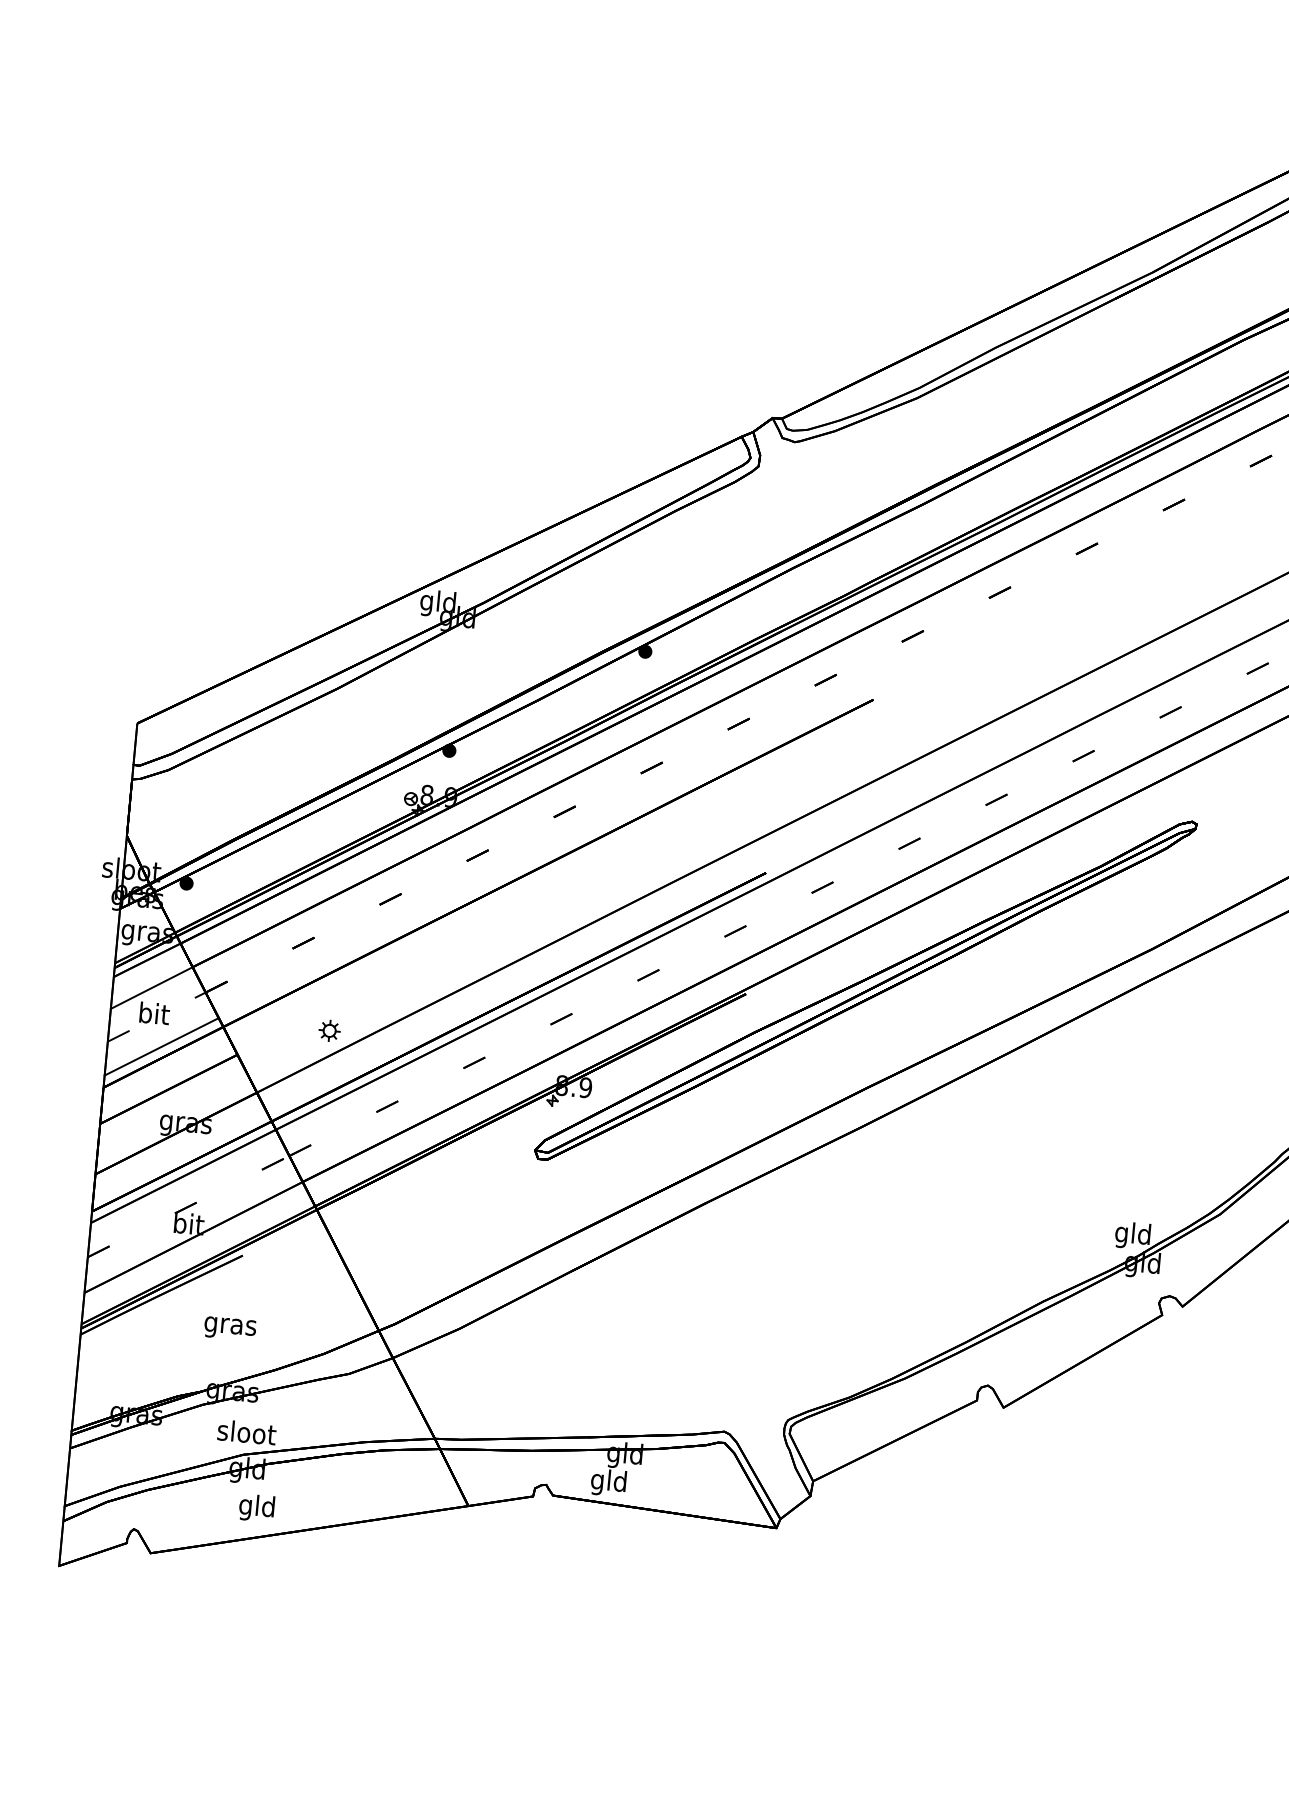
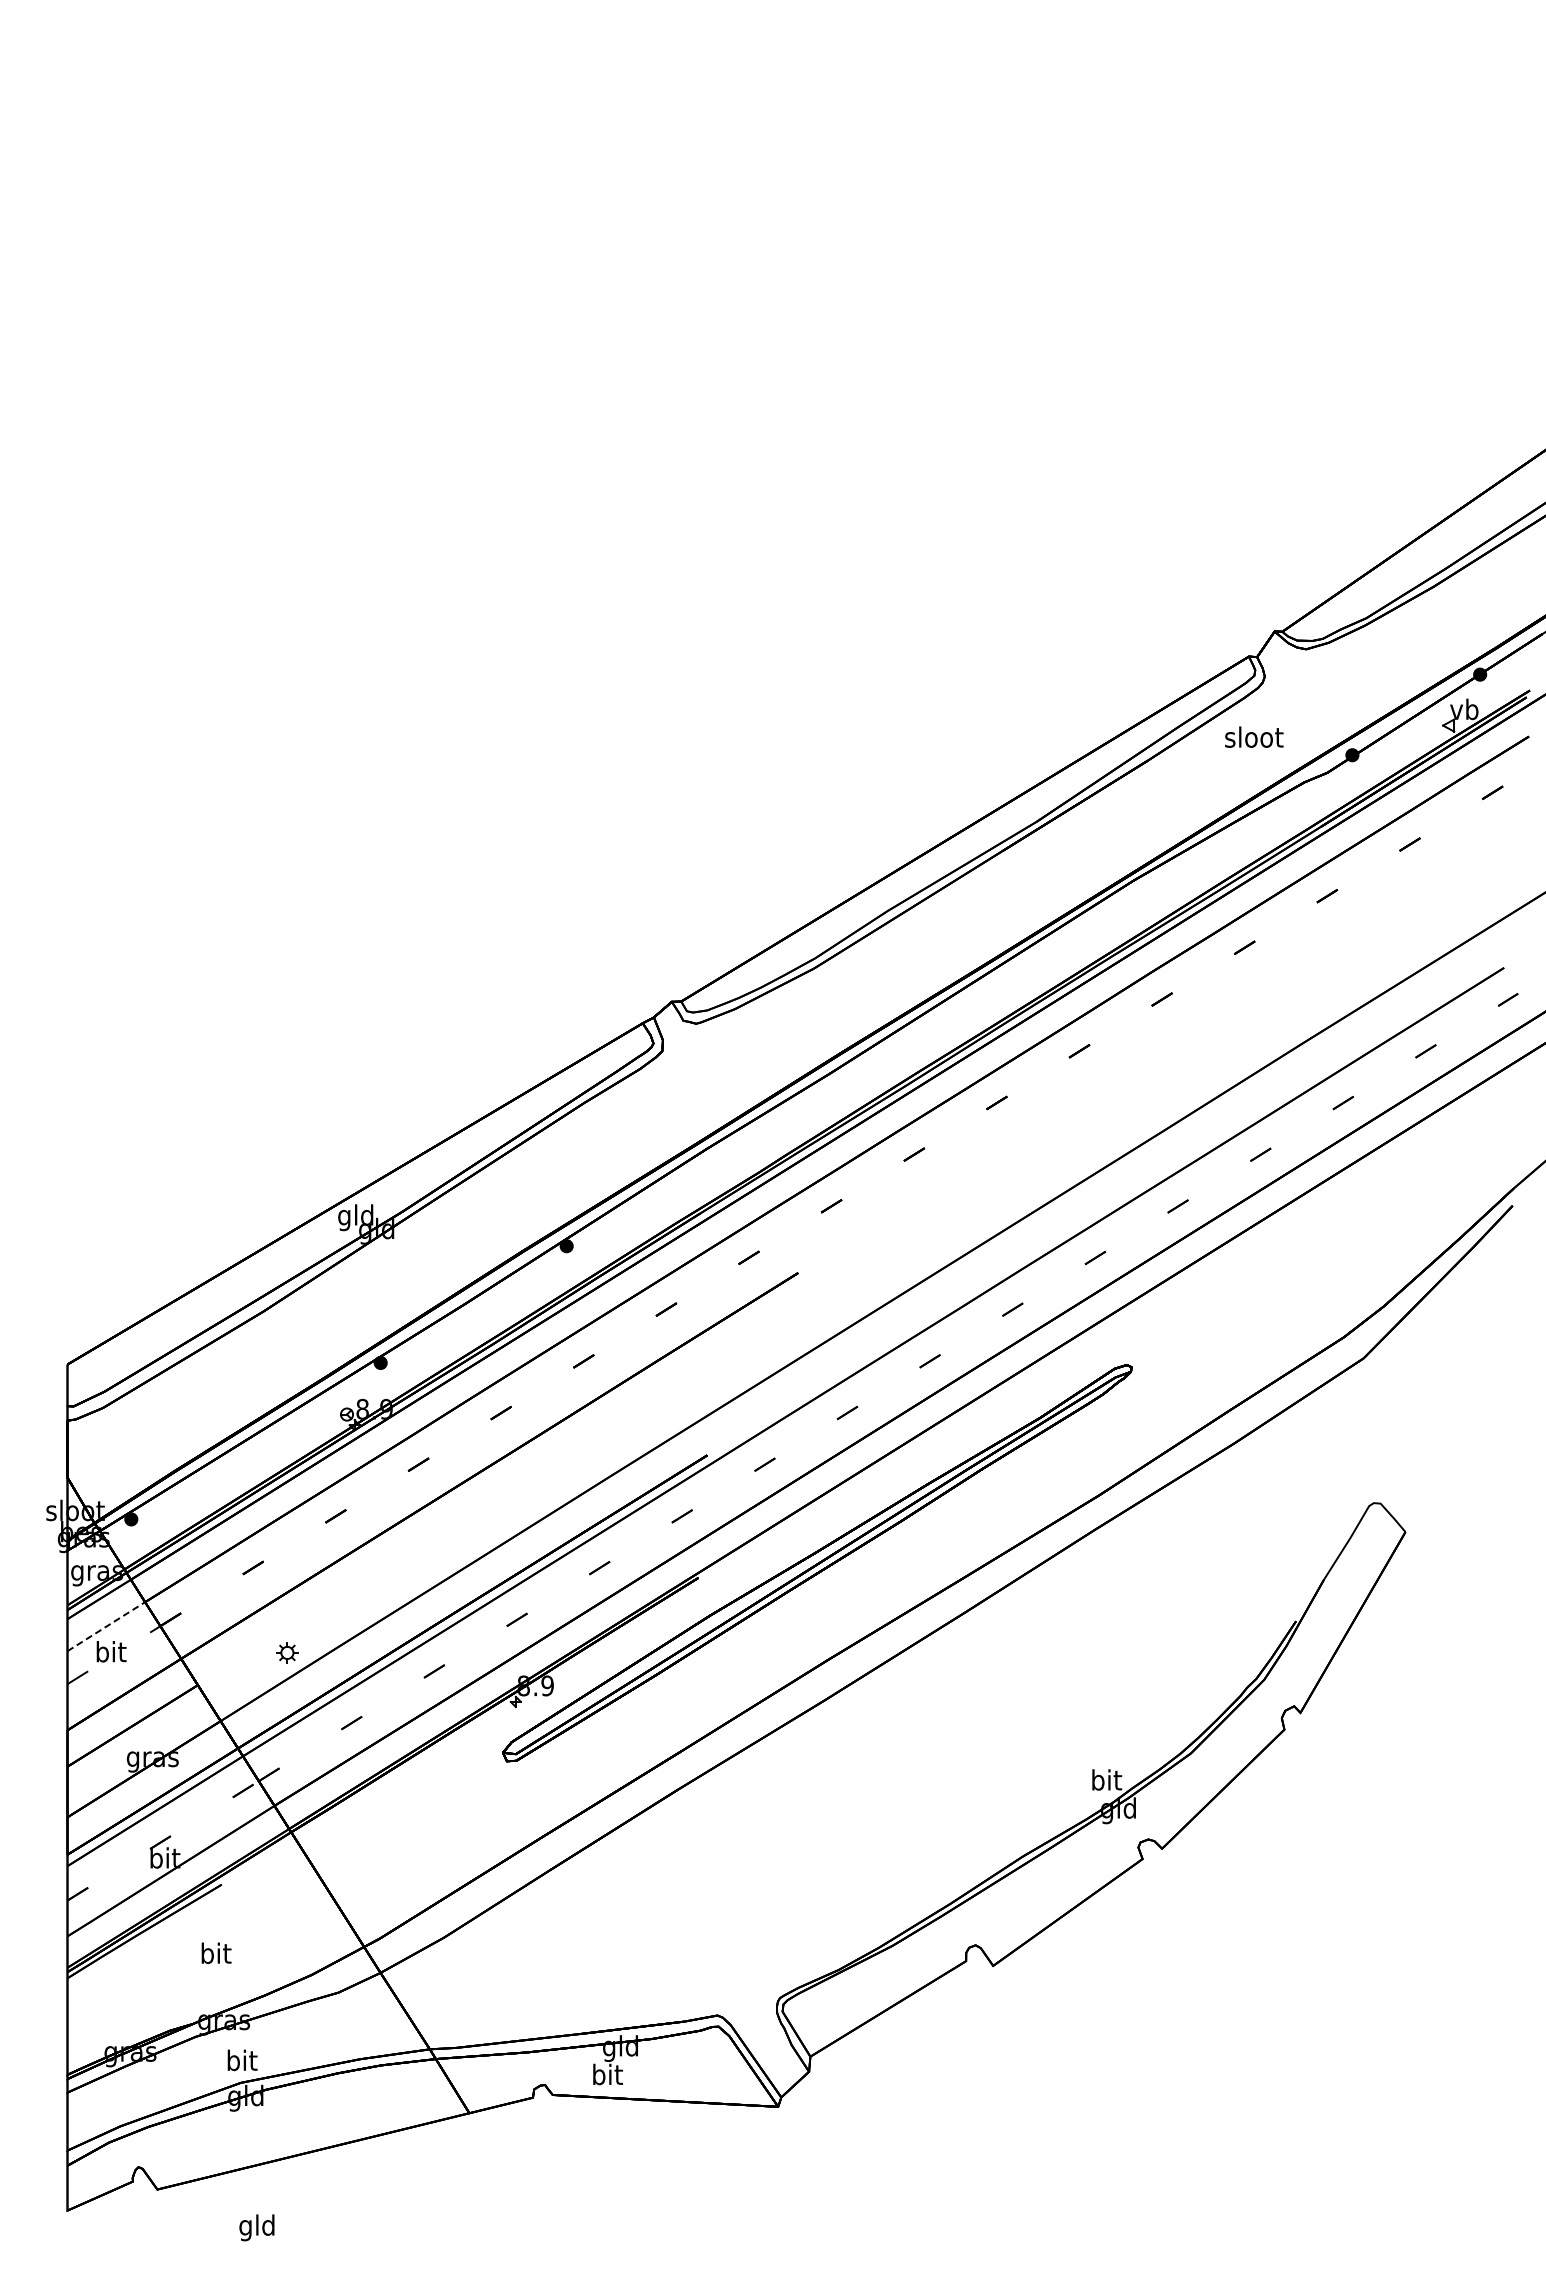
line: (151, 987) -> (106, 1626), solid -> dashed
line: (161, 1047) -> (121, 1684), removed
text: (1132, 1235) -> (1105, 1782), gld -> bit
text: (230, 1325) -> (215, 1955), gras -> bit
text: (247, 1432) -> (242, 2060), sloot -> bit
text: (608, 1482) -> (606, 2076), gld -> bit
text: (256, 1507) -> (256, 2227), moved

